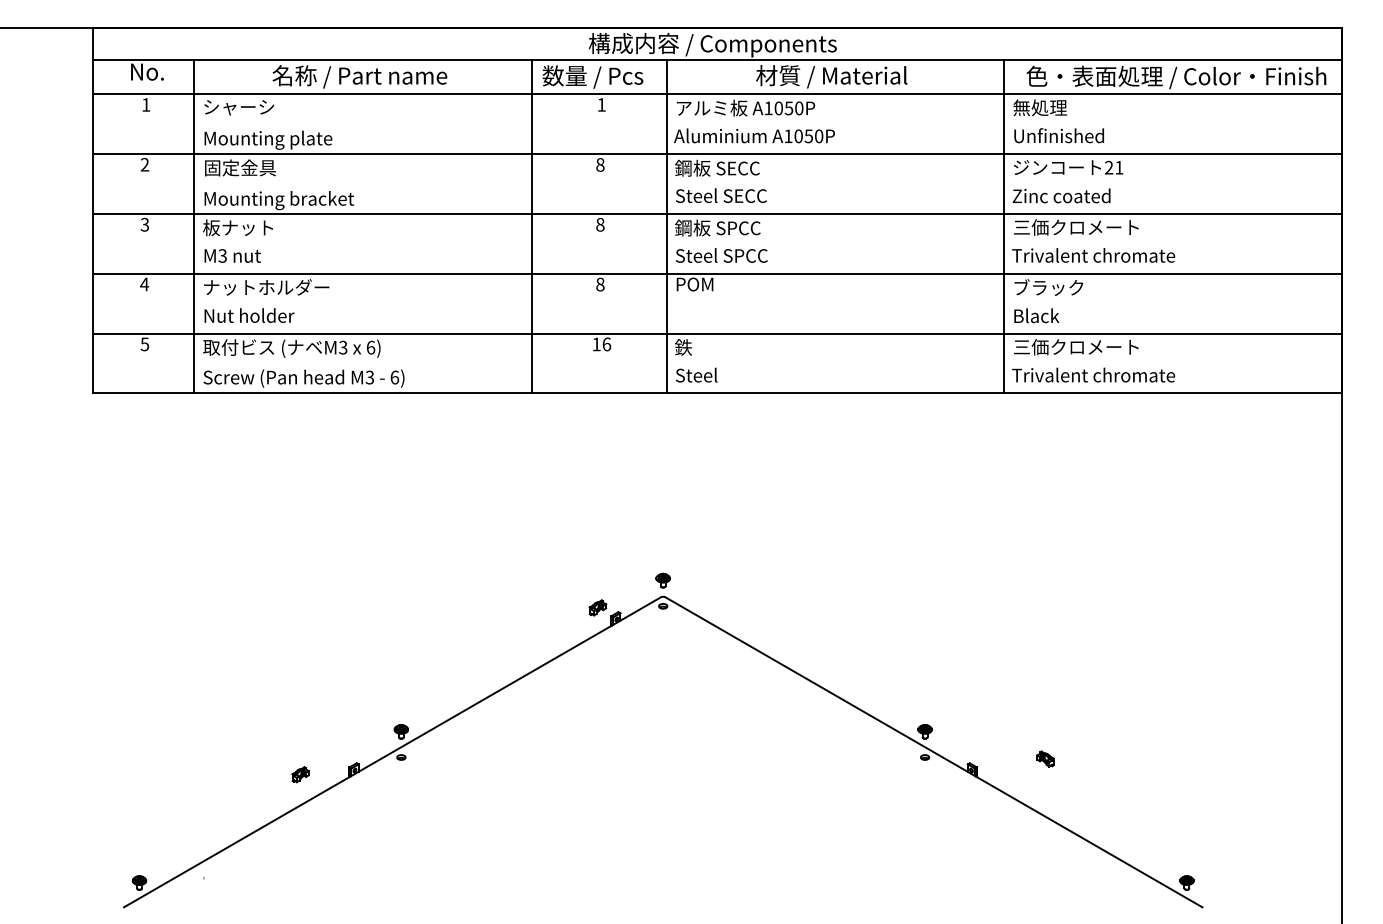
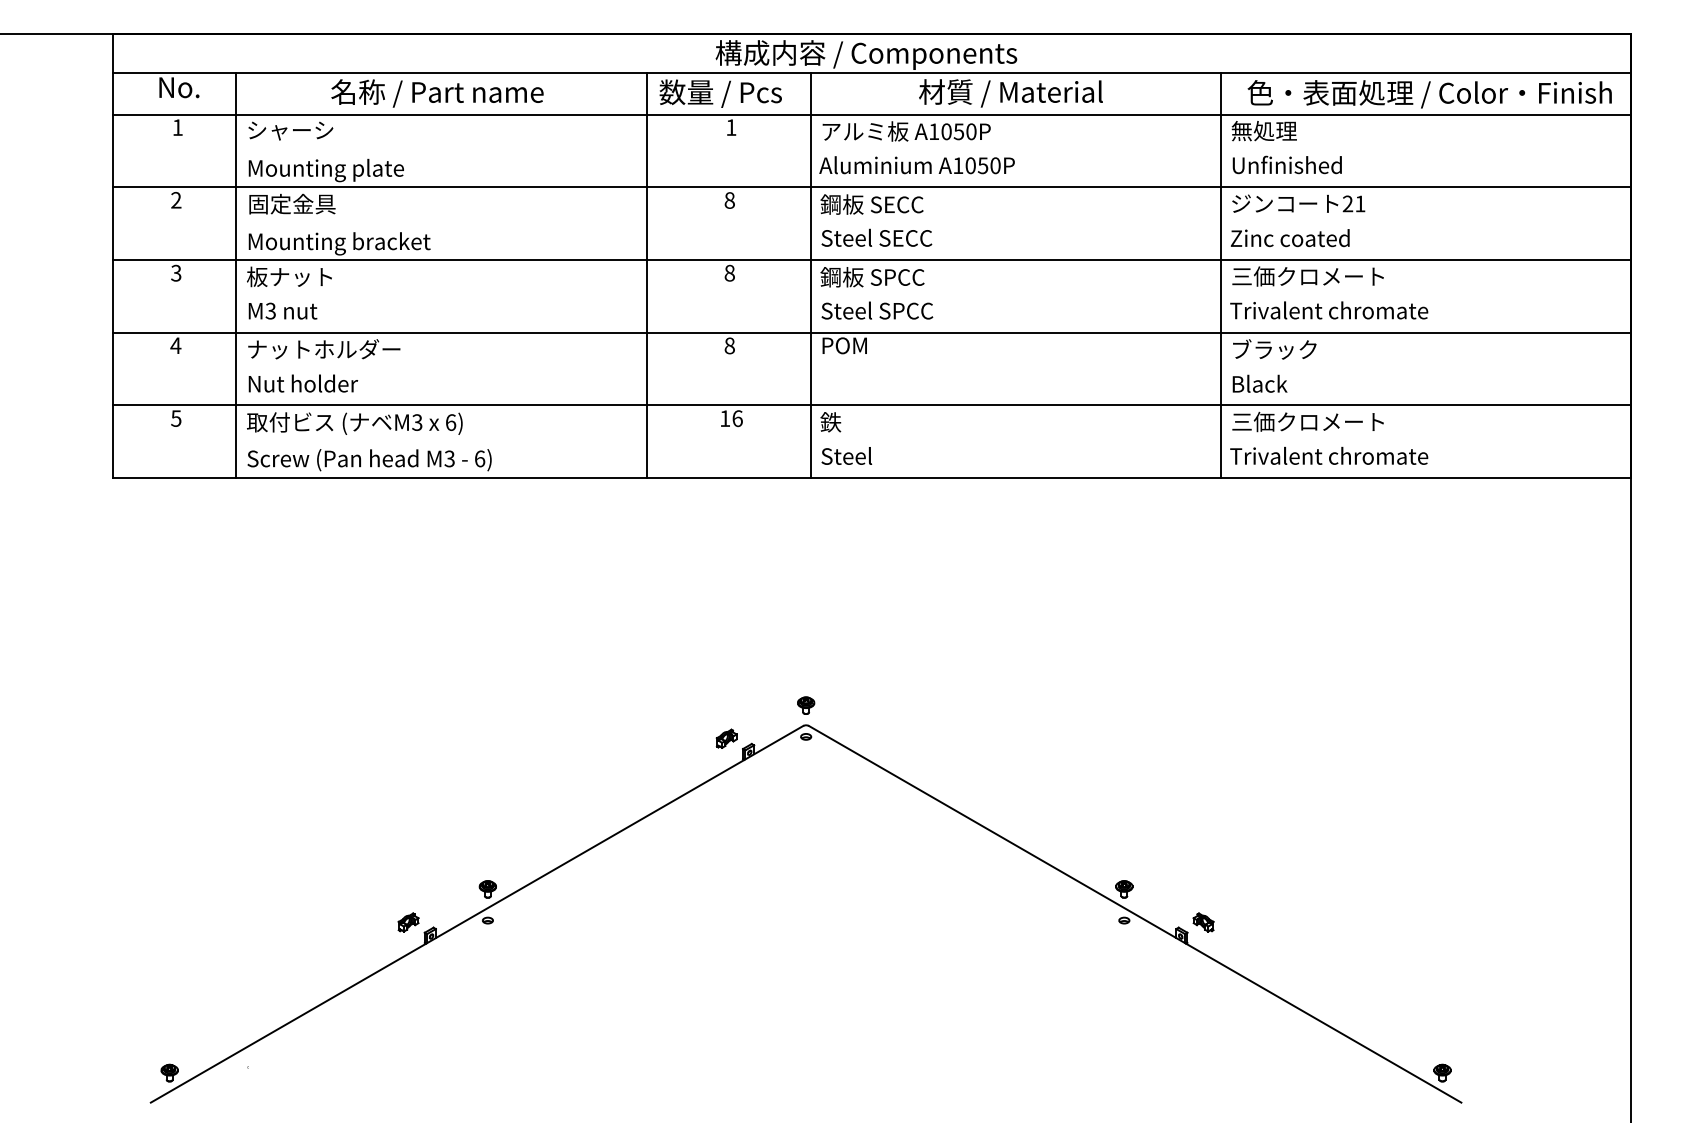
part: (1045, 759) -> (1203, 922), moved
part: (300, 774) -> (408, 922), moved

